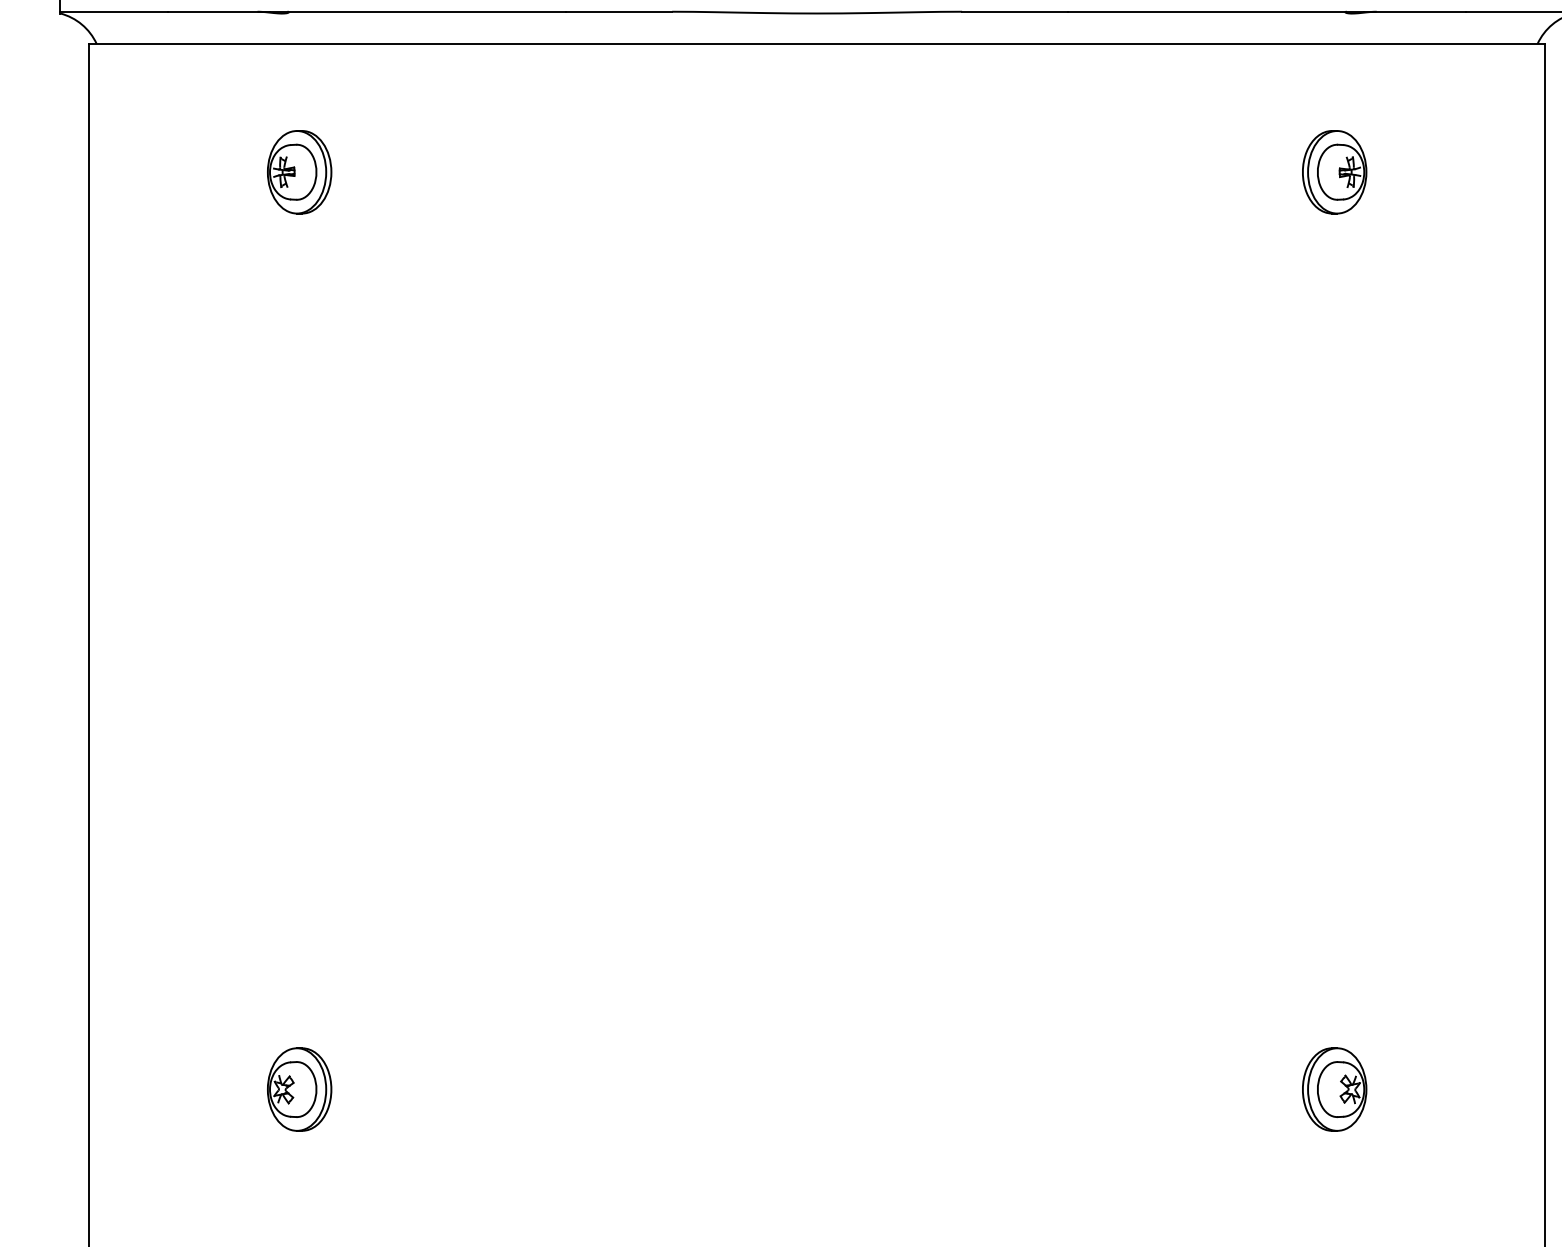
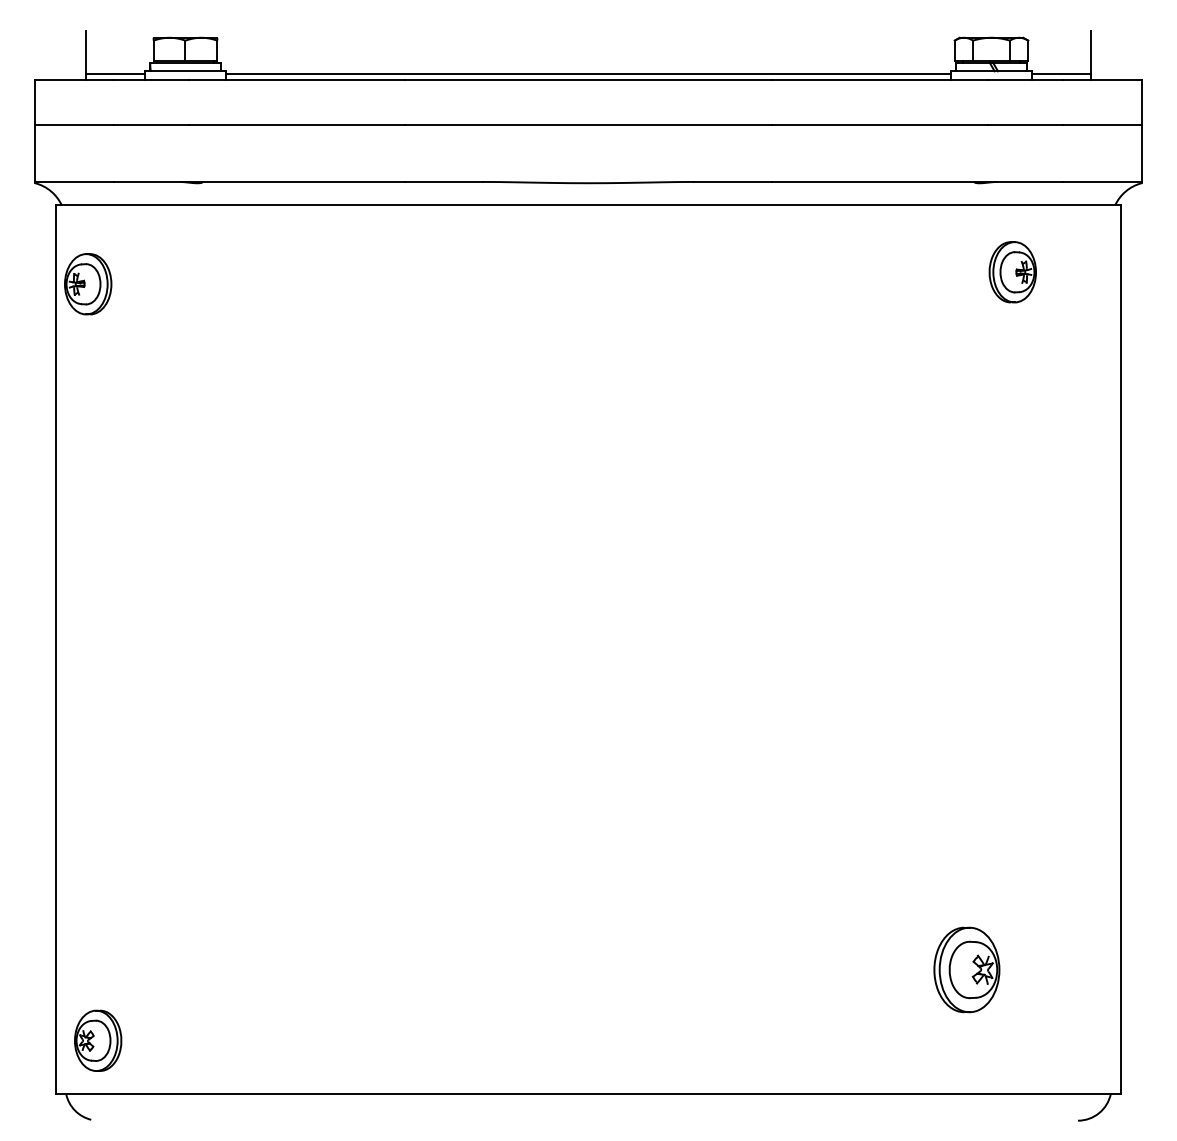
part: (300, 172) -> (88, 284), moved
part: (1334, 172) -> (1012, 272), moved
part: (300, 1089) -> (98, 1040), moved
part: (1334, 1089) -> (966, 969), size x1.4

